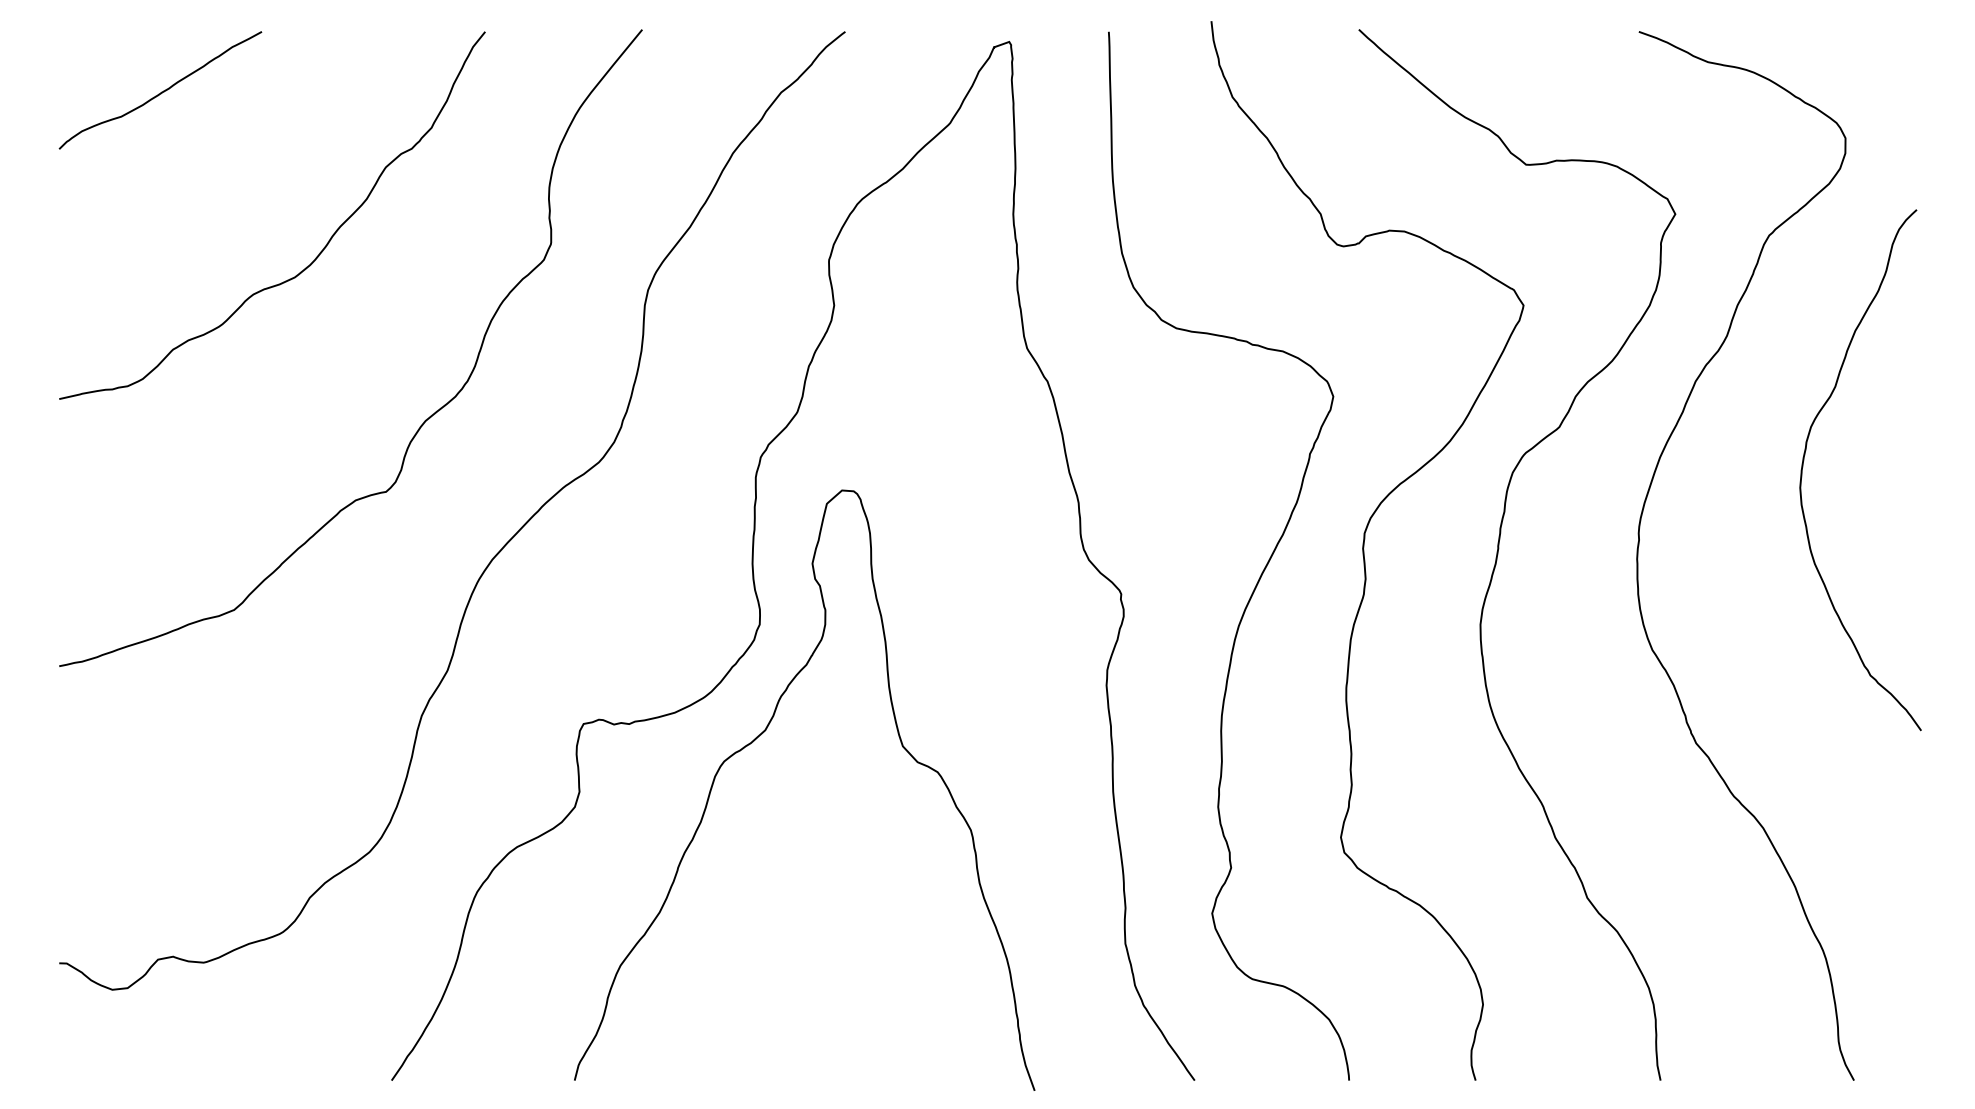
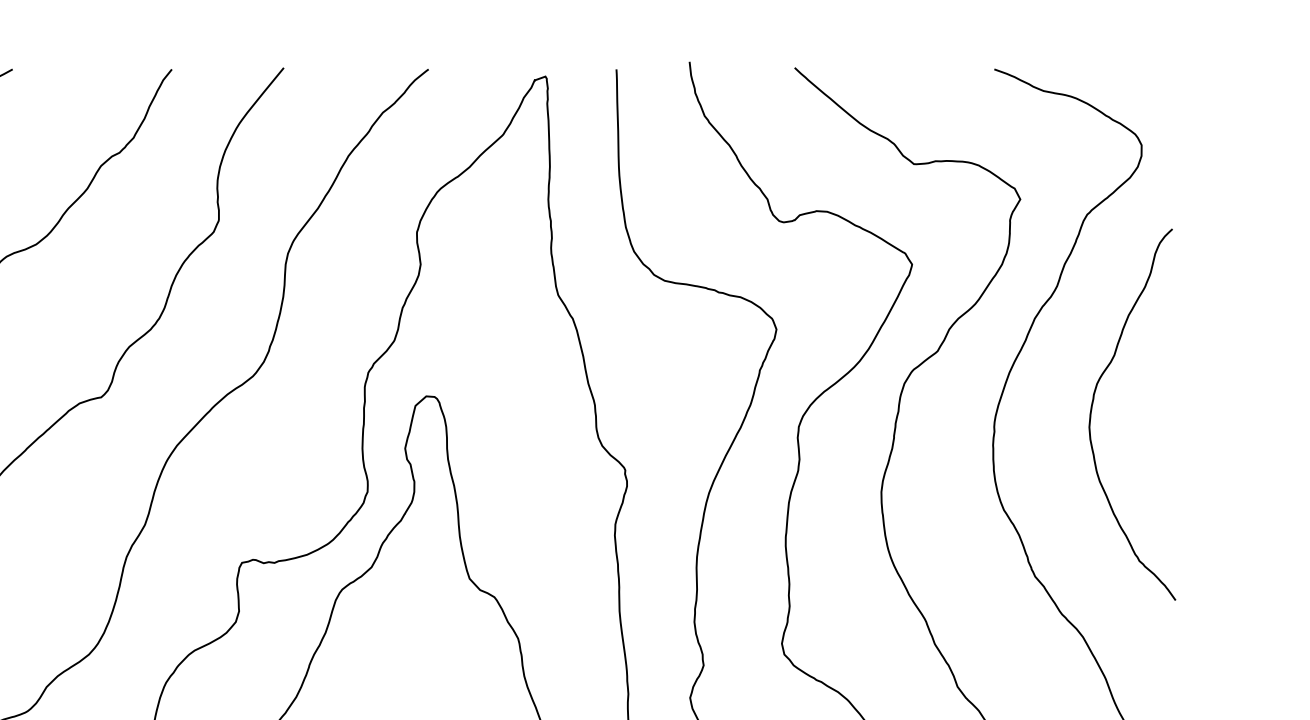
curve: (1804, 460) -> (1092, 407), moved

